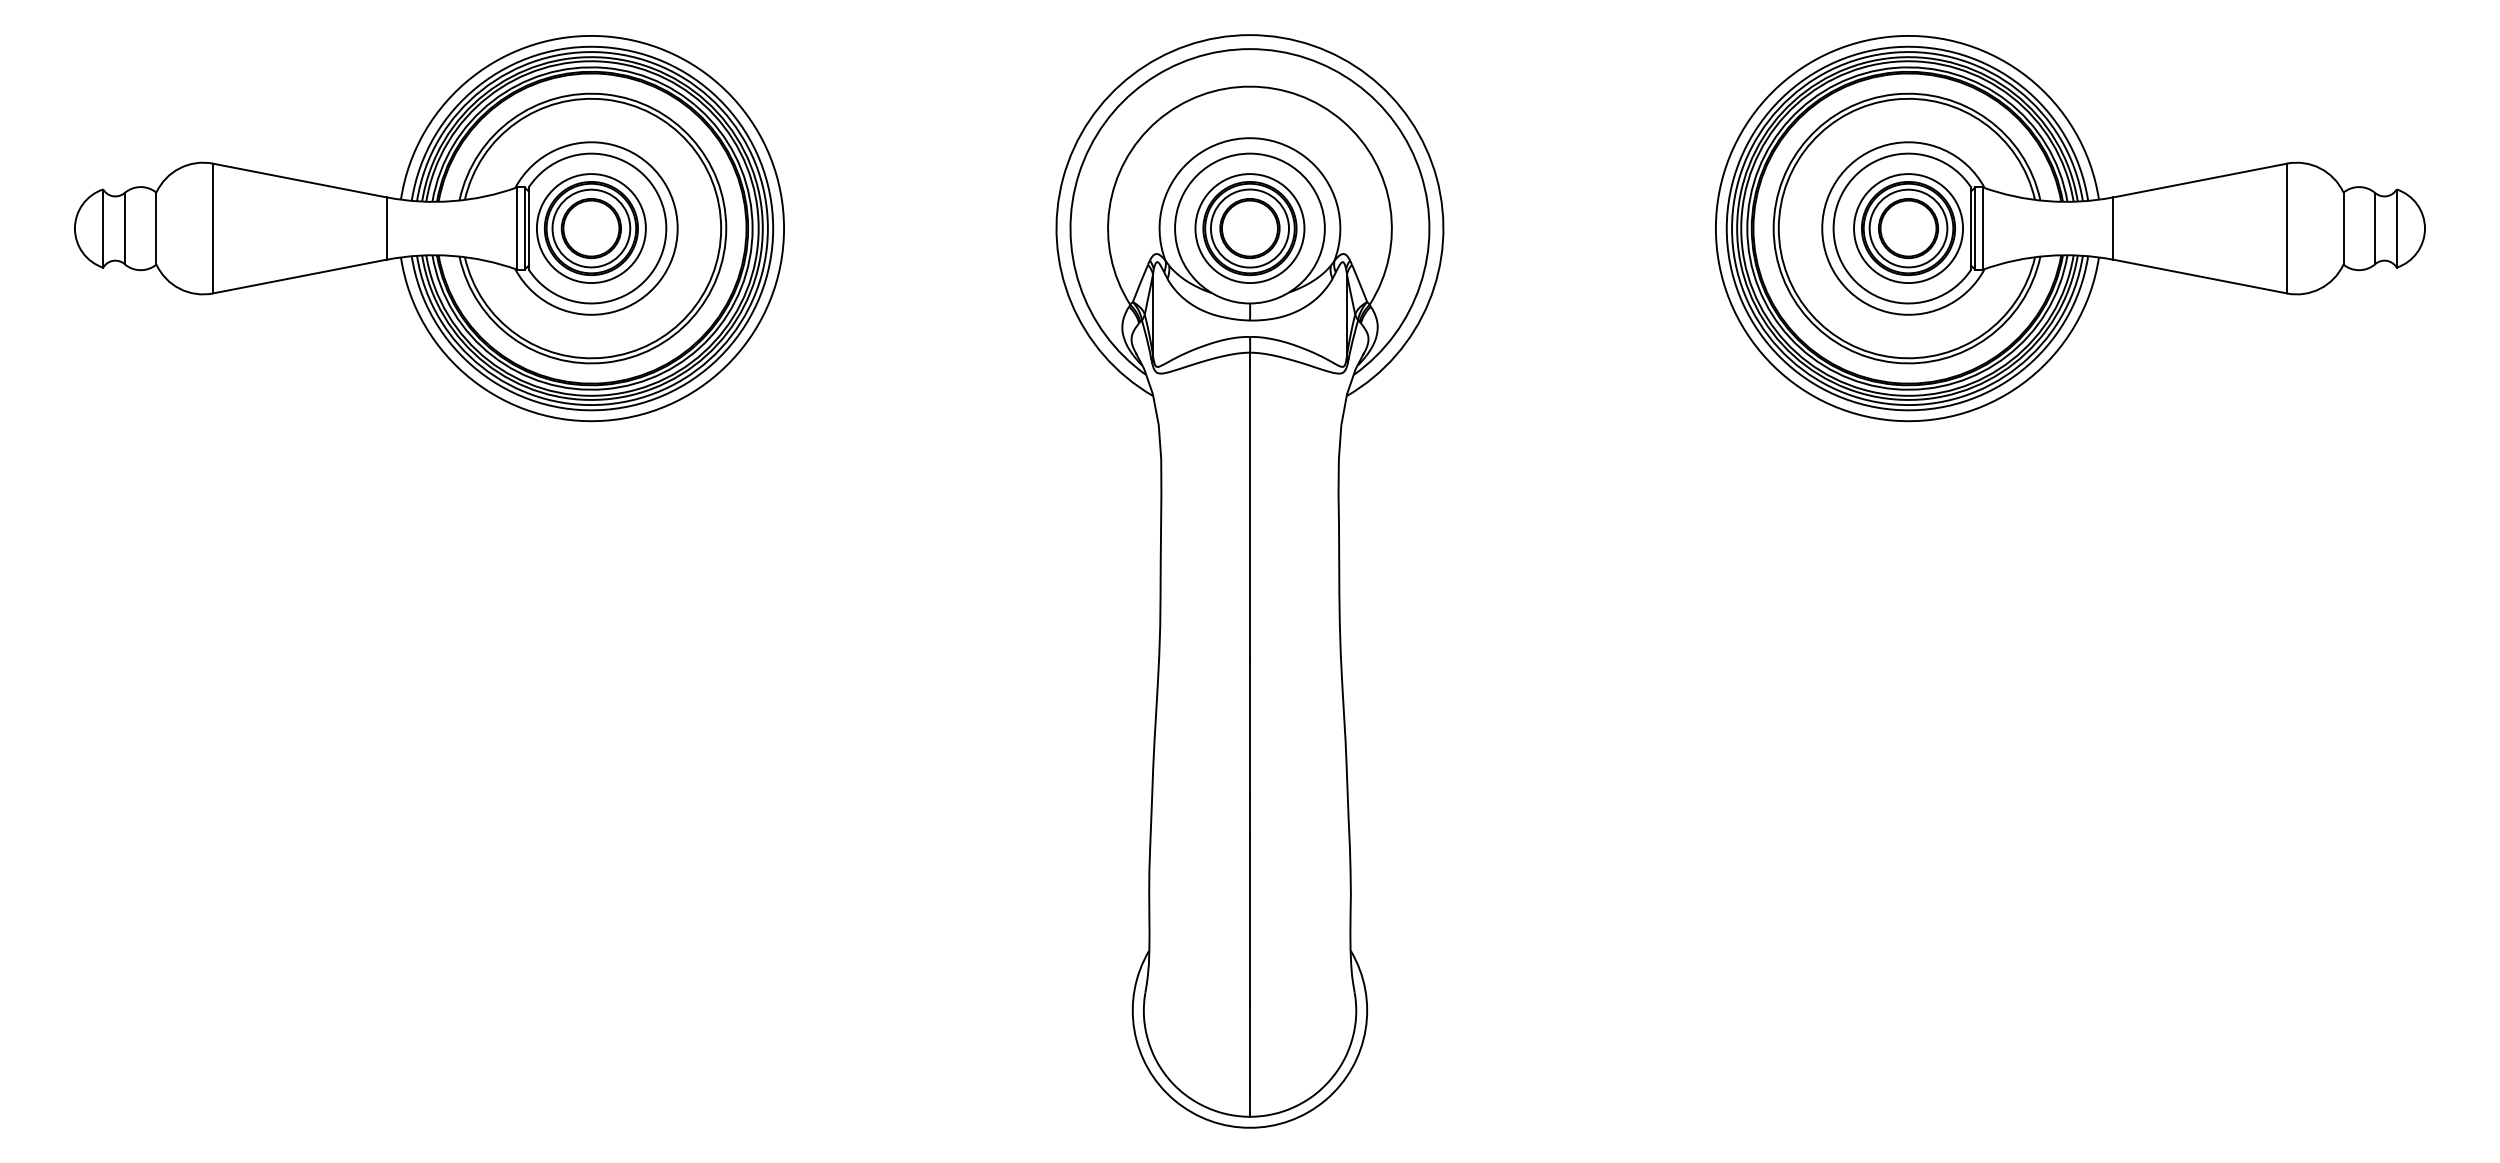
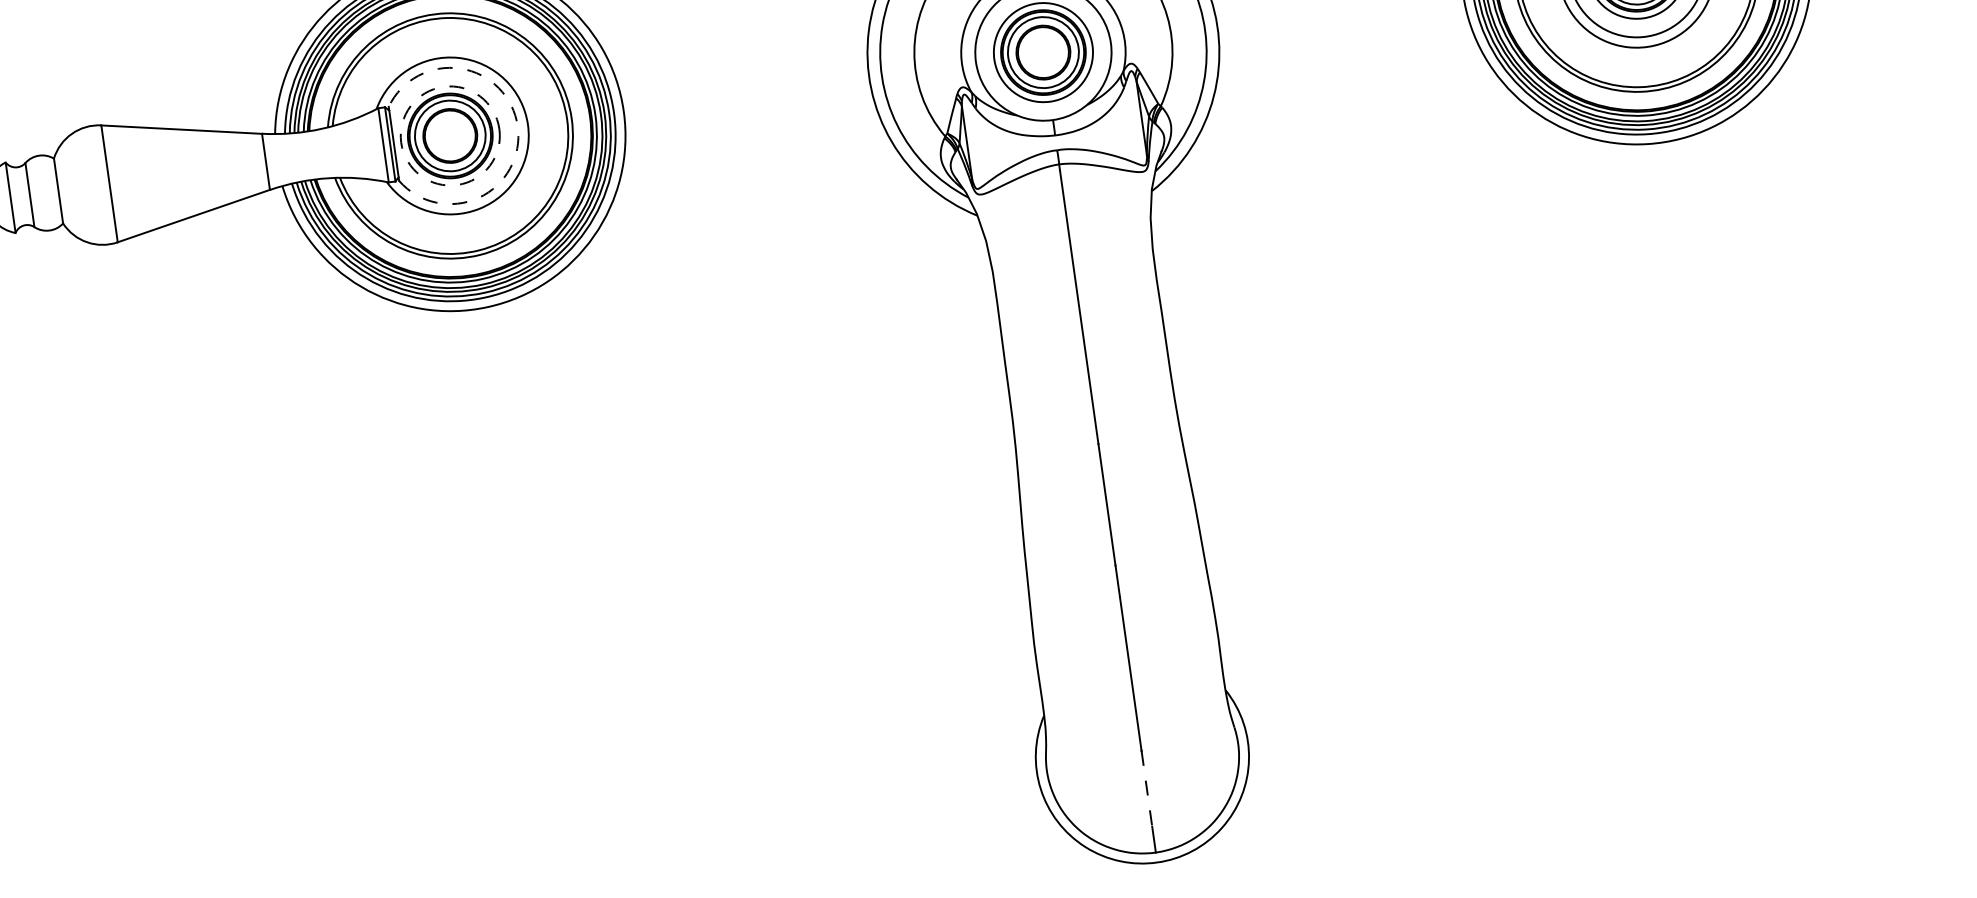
circle: (590, 228) -> (449, 136), solid -> dashed
arc: (666, 228) -> (517, 126), solid -> dashed
line: (1249, 1046) -> (1146, 789), solid -> dashed

